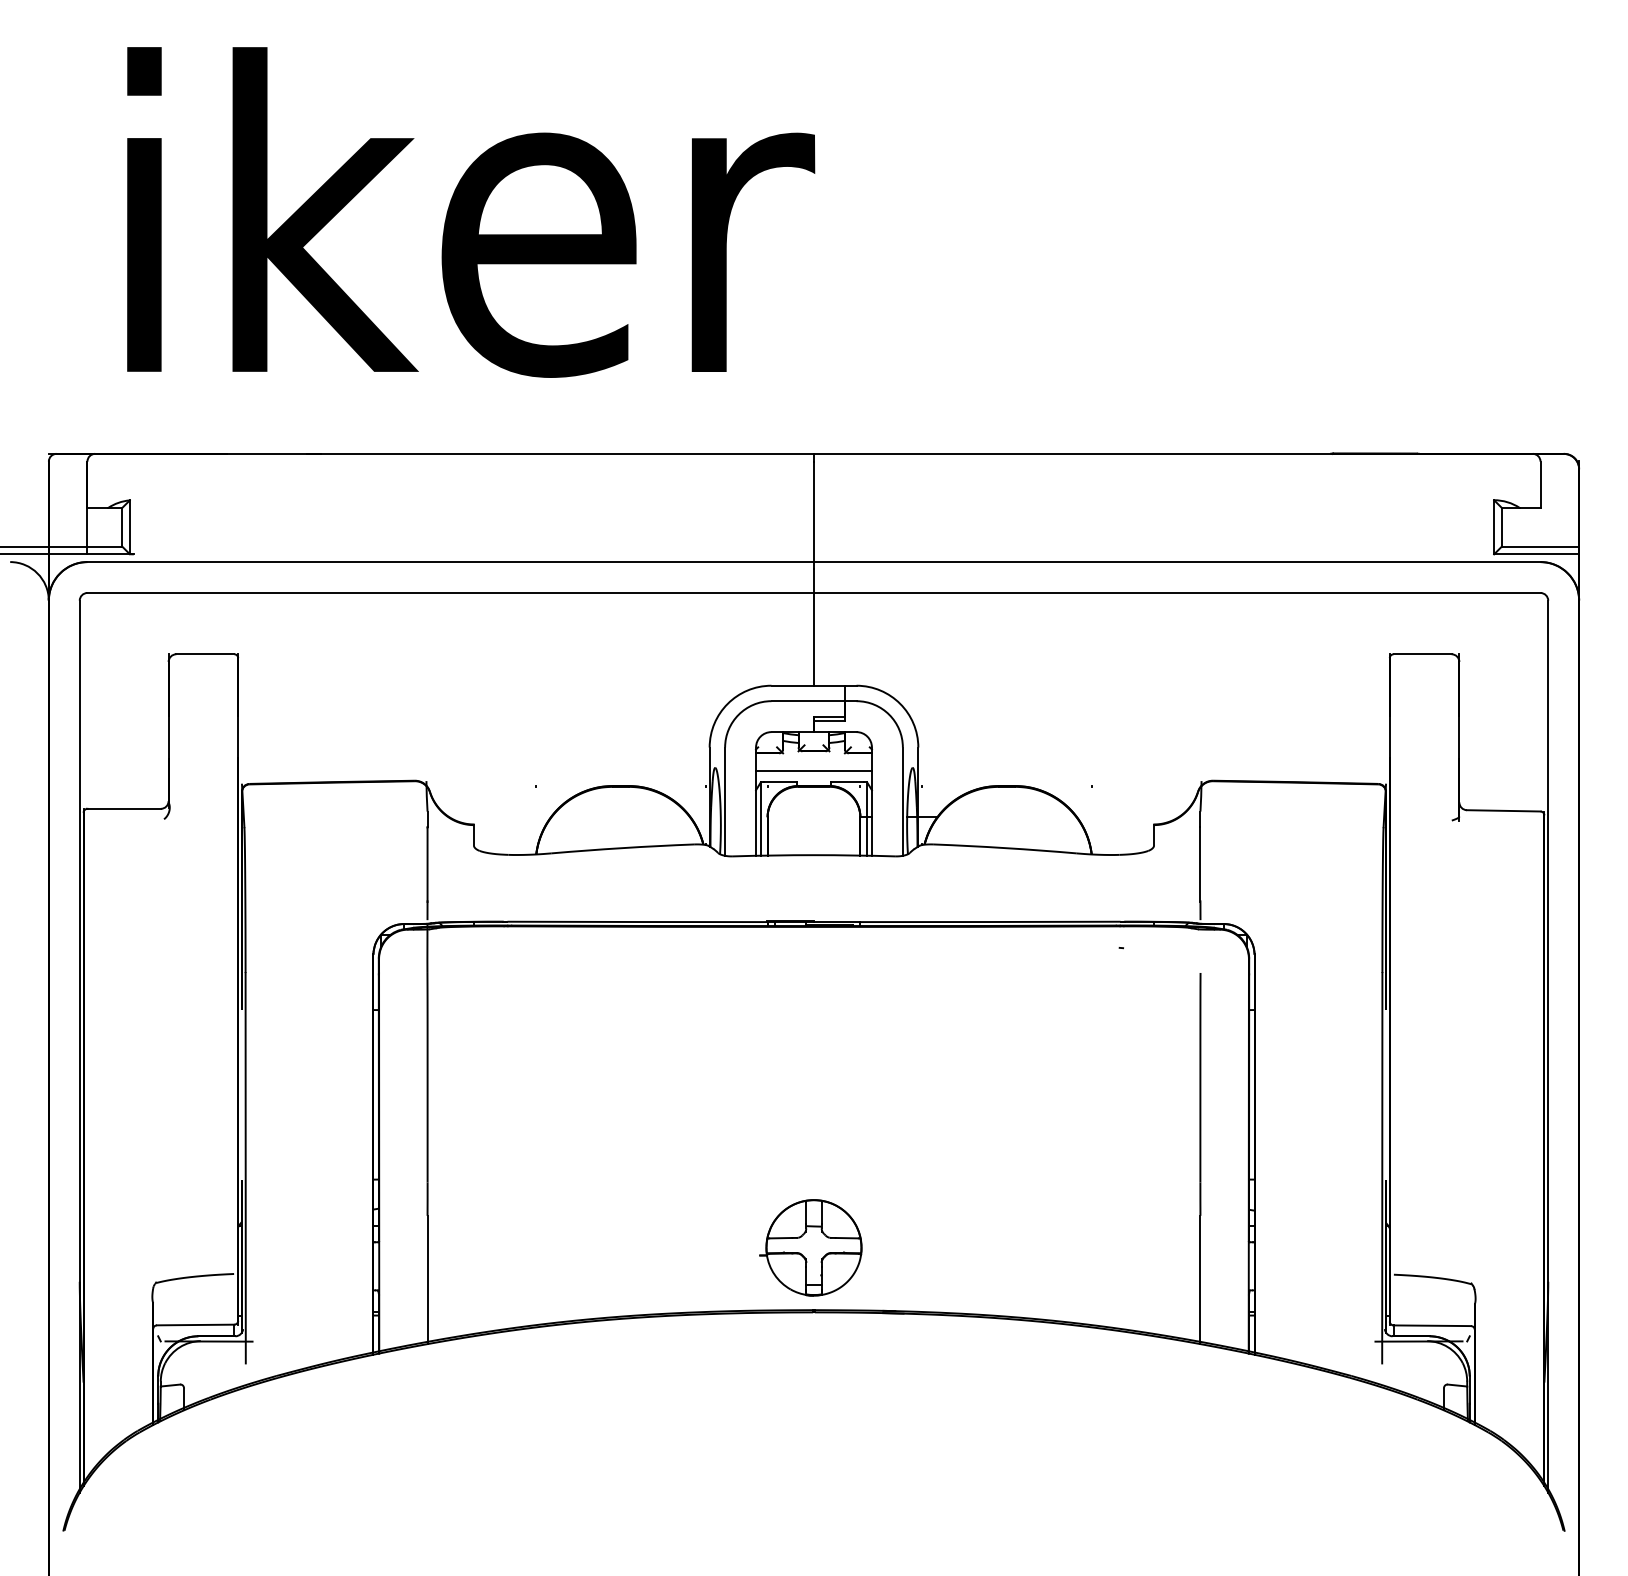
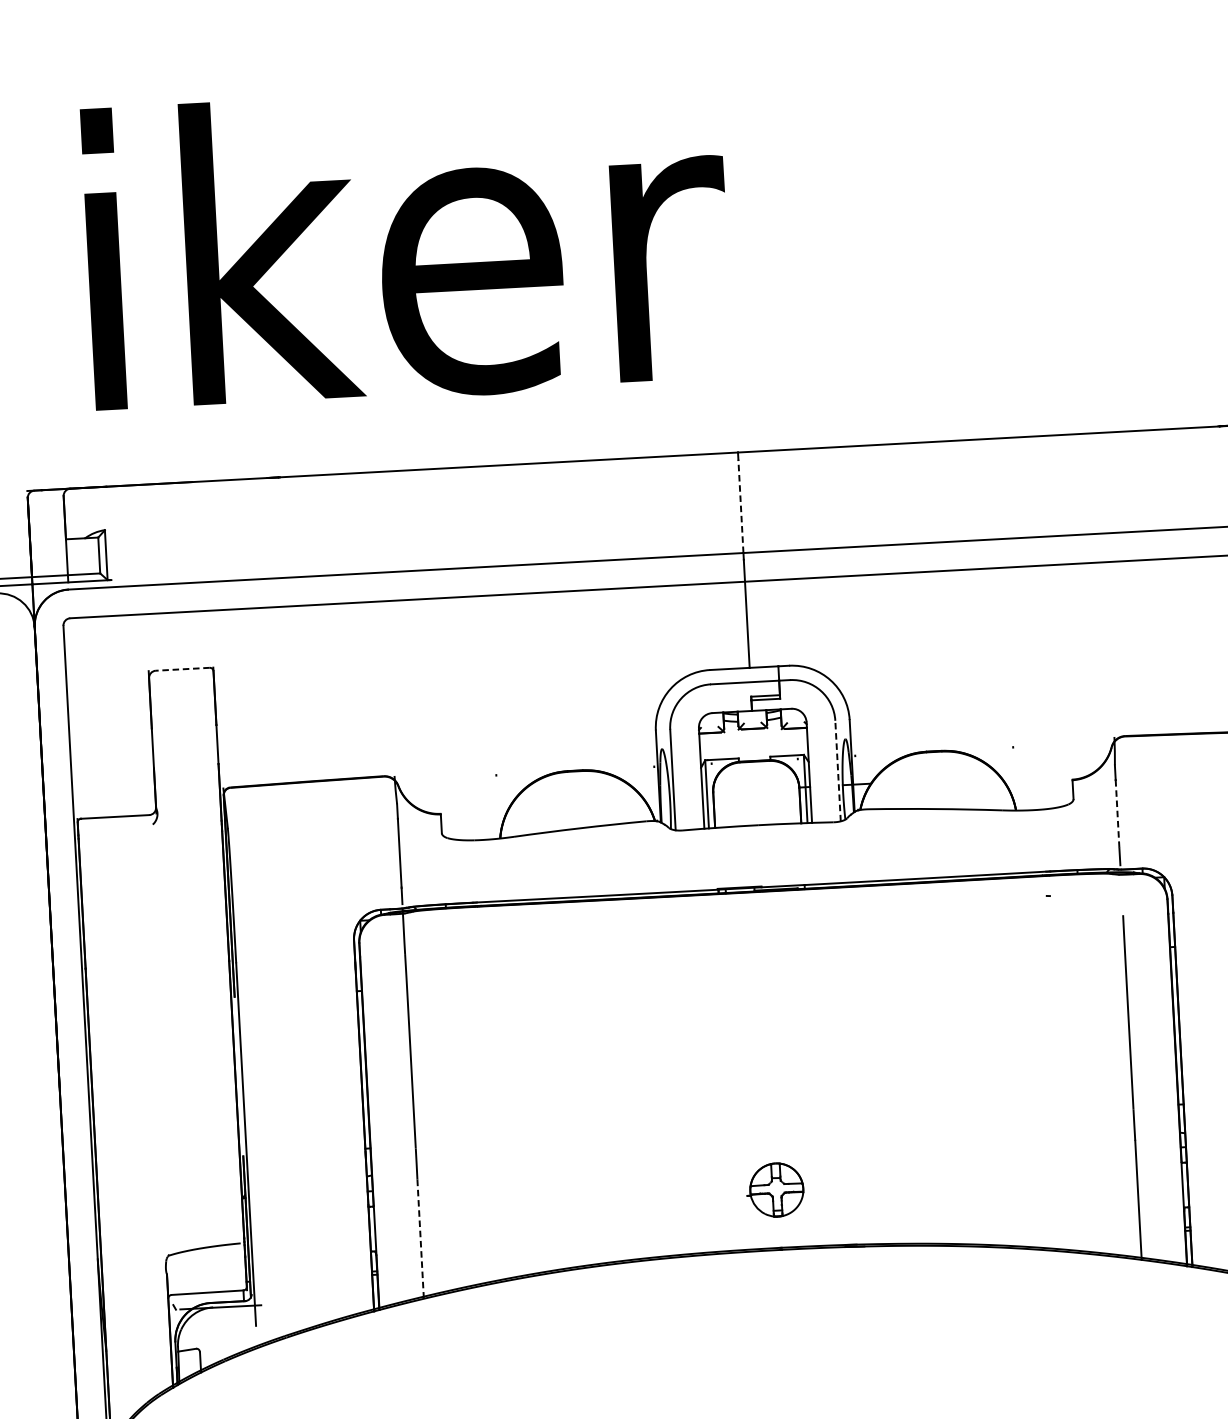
line: (814, 511) -> (741, 506), solid -> dashed
line: (205, 654) -> (182, 669), solid -> dashed
line: (813, 770) -> (753, 746), removed
line: (902, 801) -> (837, 770), solid -> dashed
line: (1200, 865) -> (1117, 815), solid -> dashed
part: (810, 1247) -> (774, 1189), size x0.6
line: (427, 1280) -> (420, 1239), solid -> dashed

